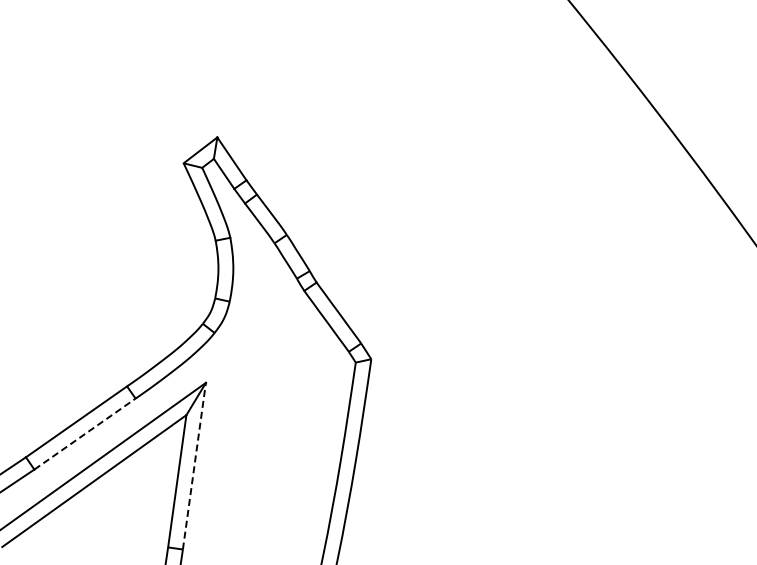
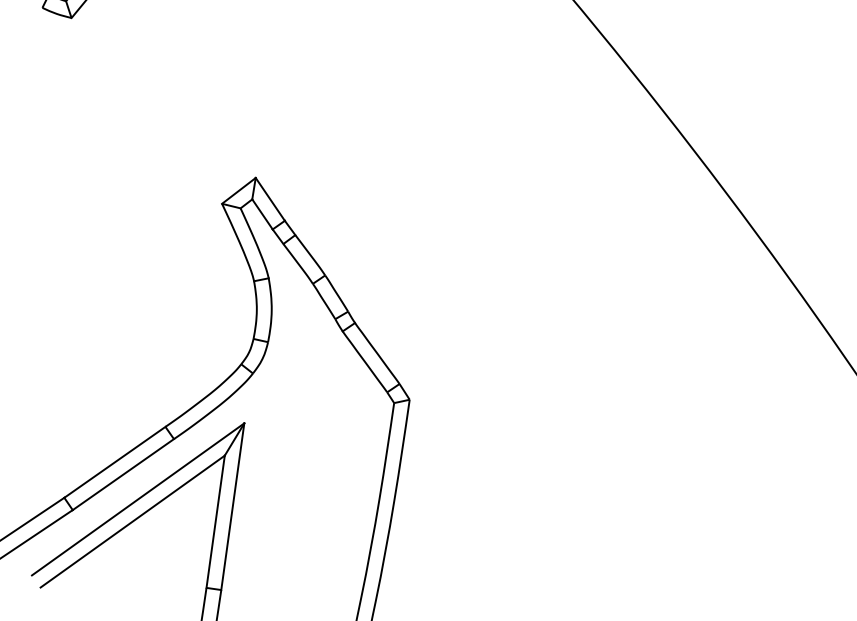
line: (85, 433) -> (123, 474), dashed -> solid
line: (194, 465) -> (232, 506), dashed -> solid

